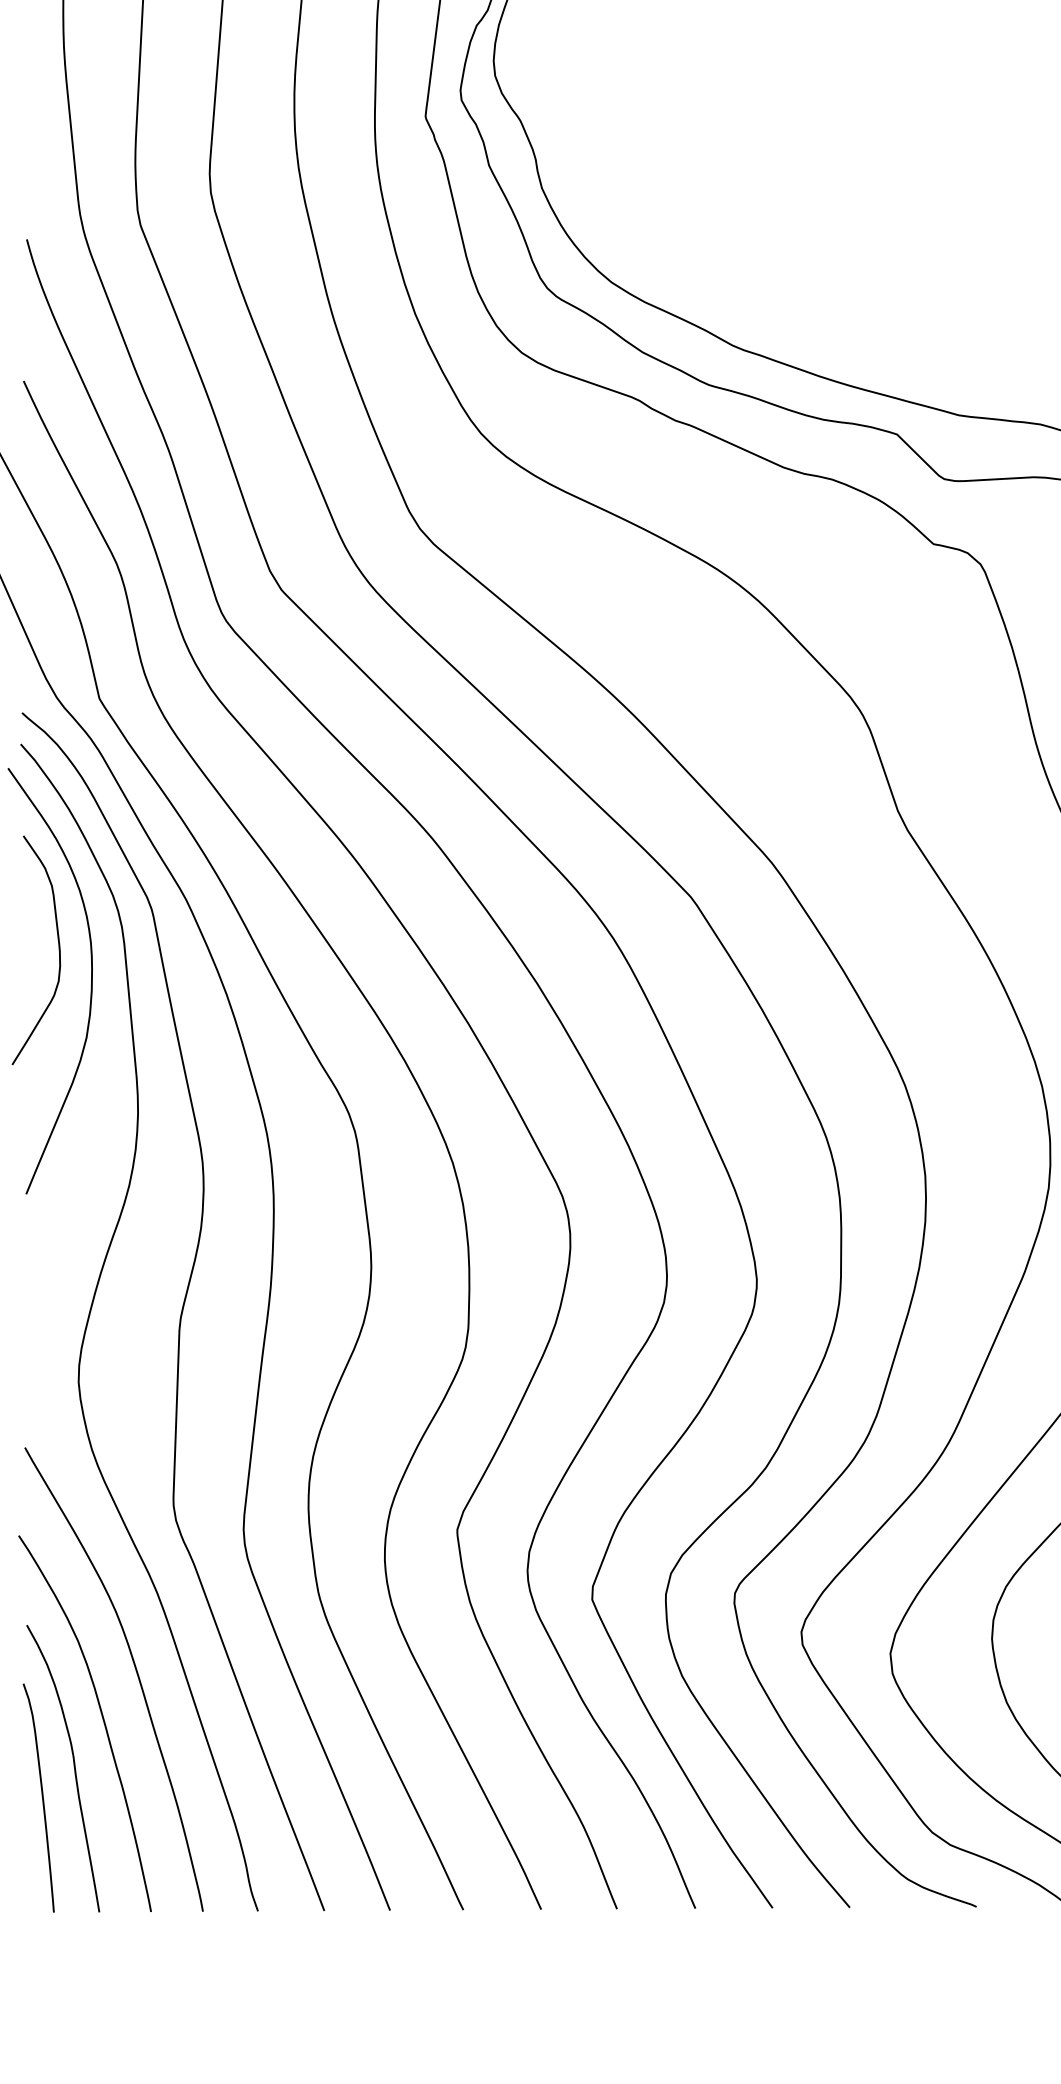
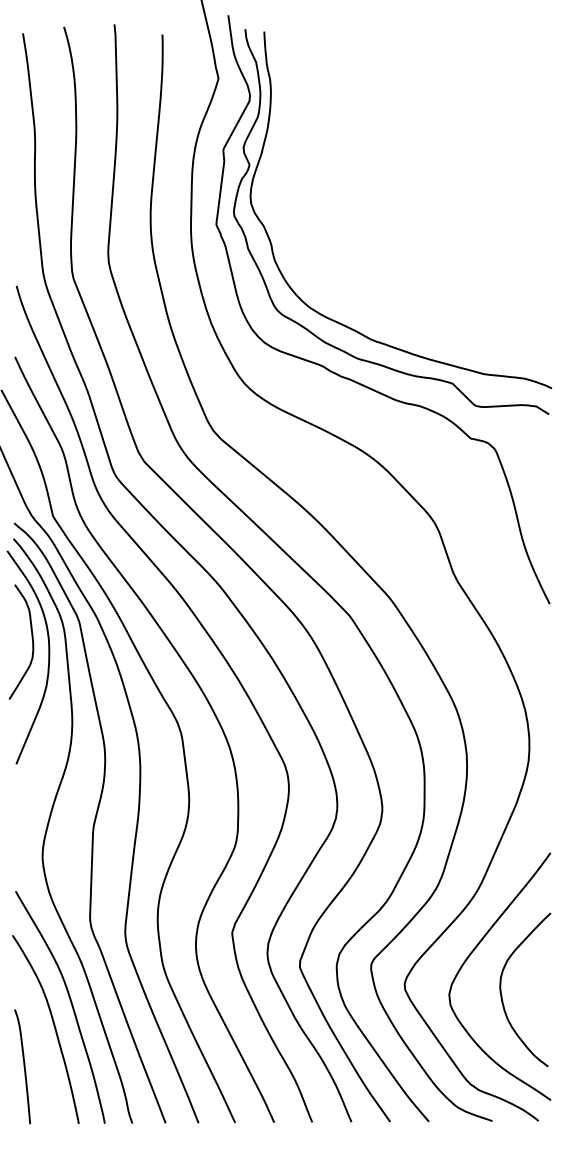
curve: (72, 1769) -> (39, 1052), removed

